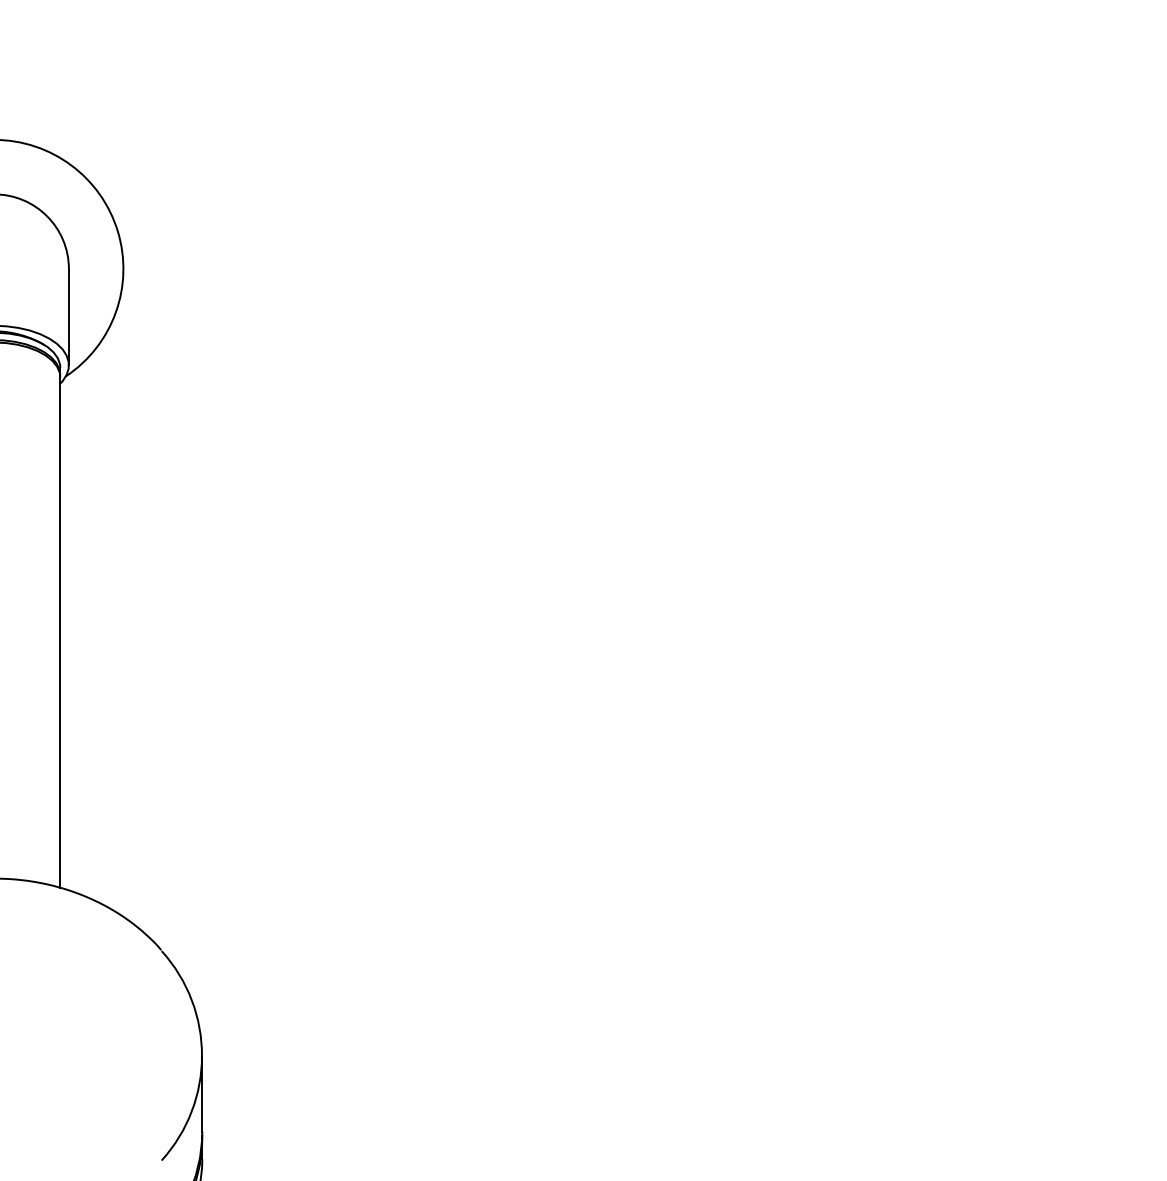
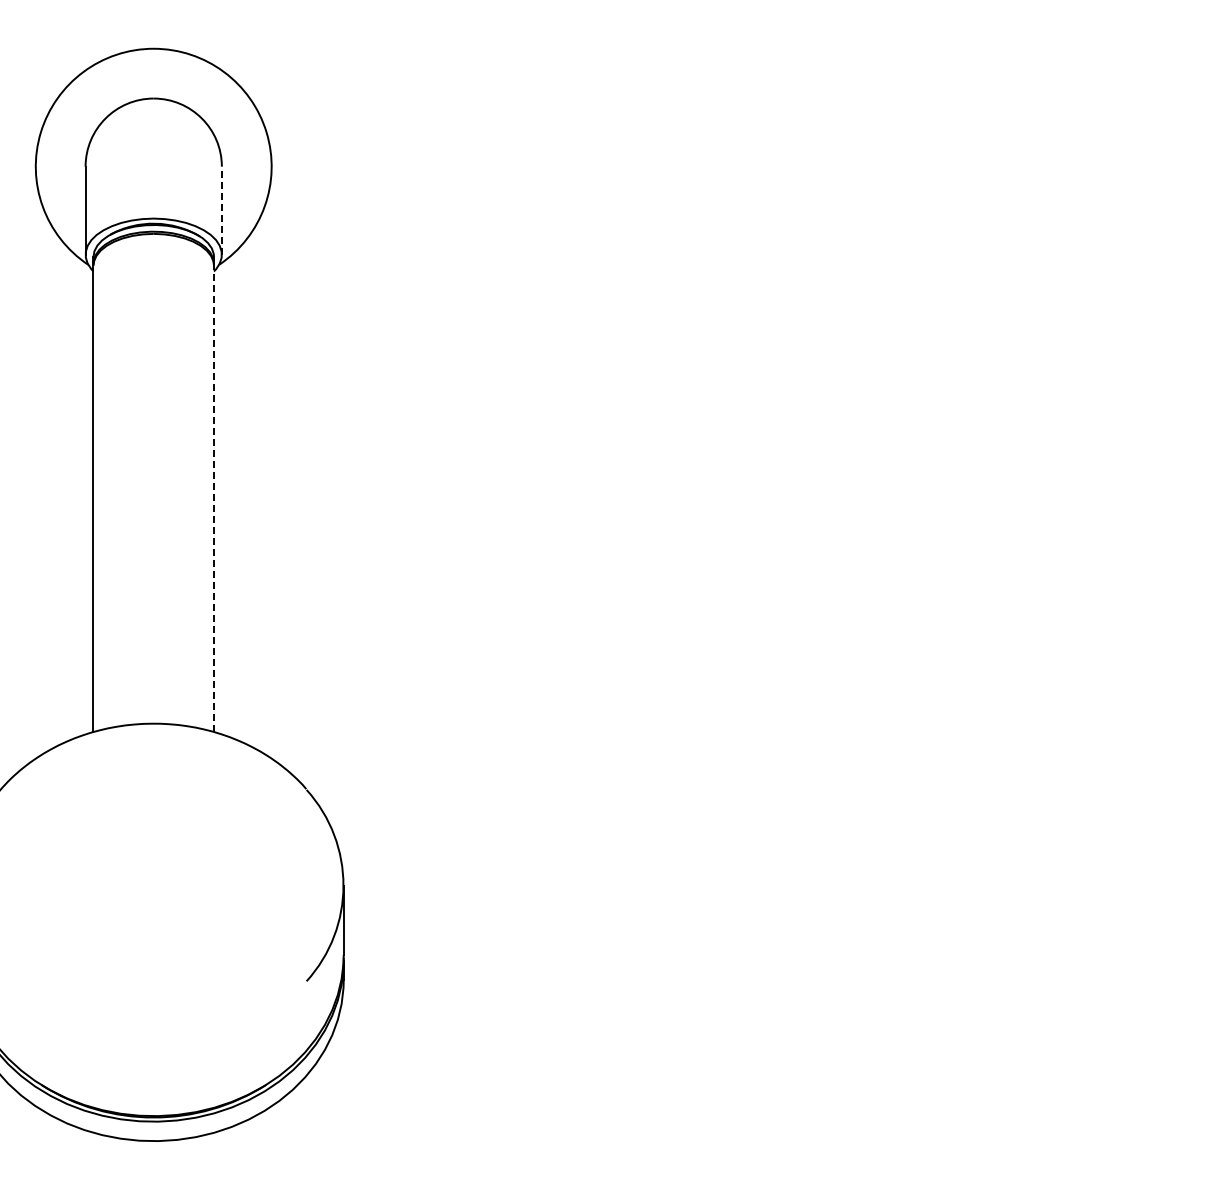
line: (68, 316) -> (221, 210), solid -> dashed
line: (60, 632) -> (214, 498), solid -> dashed

